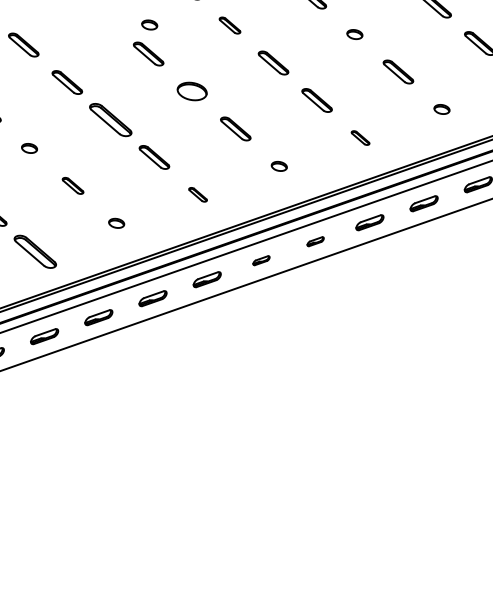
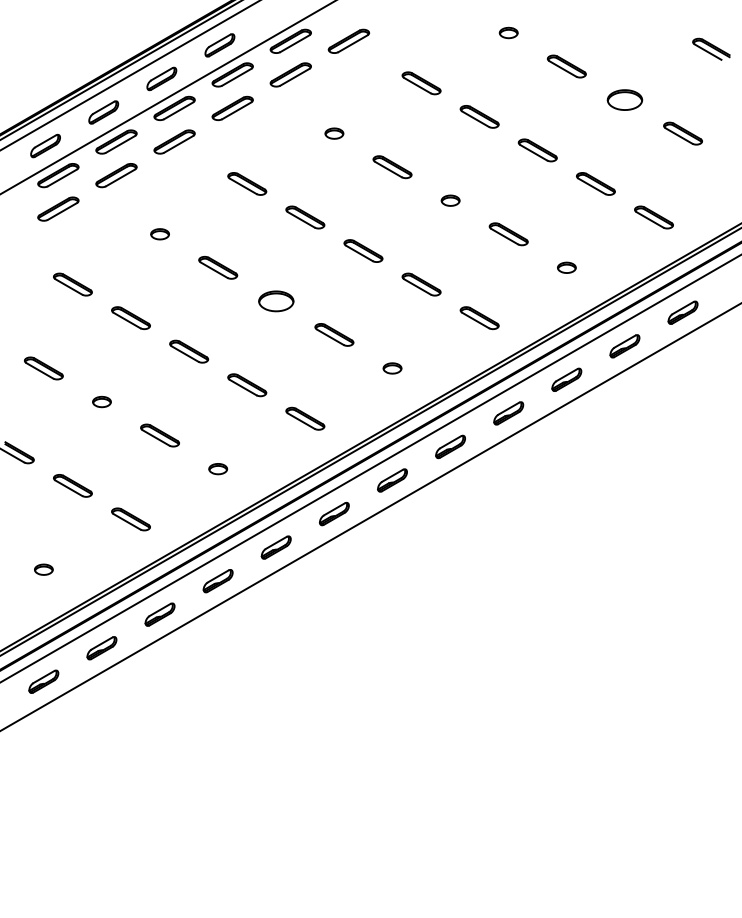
part: (149, 25) -> (159, 234), moved
part: (230, 25) -> (305, 217), size x1.43
part: (111, 119) -> (189, 351), size x0.71
part: (360, 138) -> (479, 318), size x1.67
part: (72, 185) -> (159, 435), size x1.43
part: (198, 194) -> (305, 418), size x1.67
part: (315, 241) -> (450, 446), size x1.67
part: (34, 251) -> (130, 519), size x0.71
part: (261, 260) -> (392, 480), size x1.67

